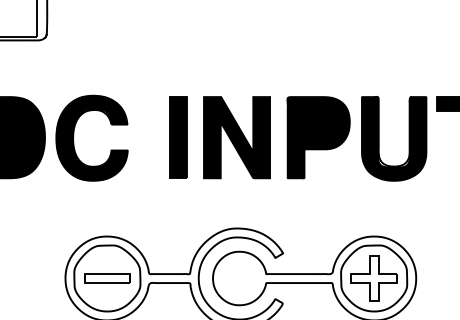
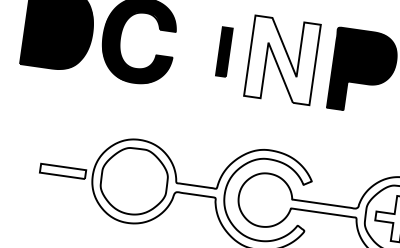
part: (178, 137) -> (224, 51), size x0.6
fill: (237, 137) -> (282, 60), removed
part: (107, 278) -> (63, 171), moved

